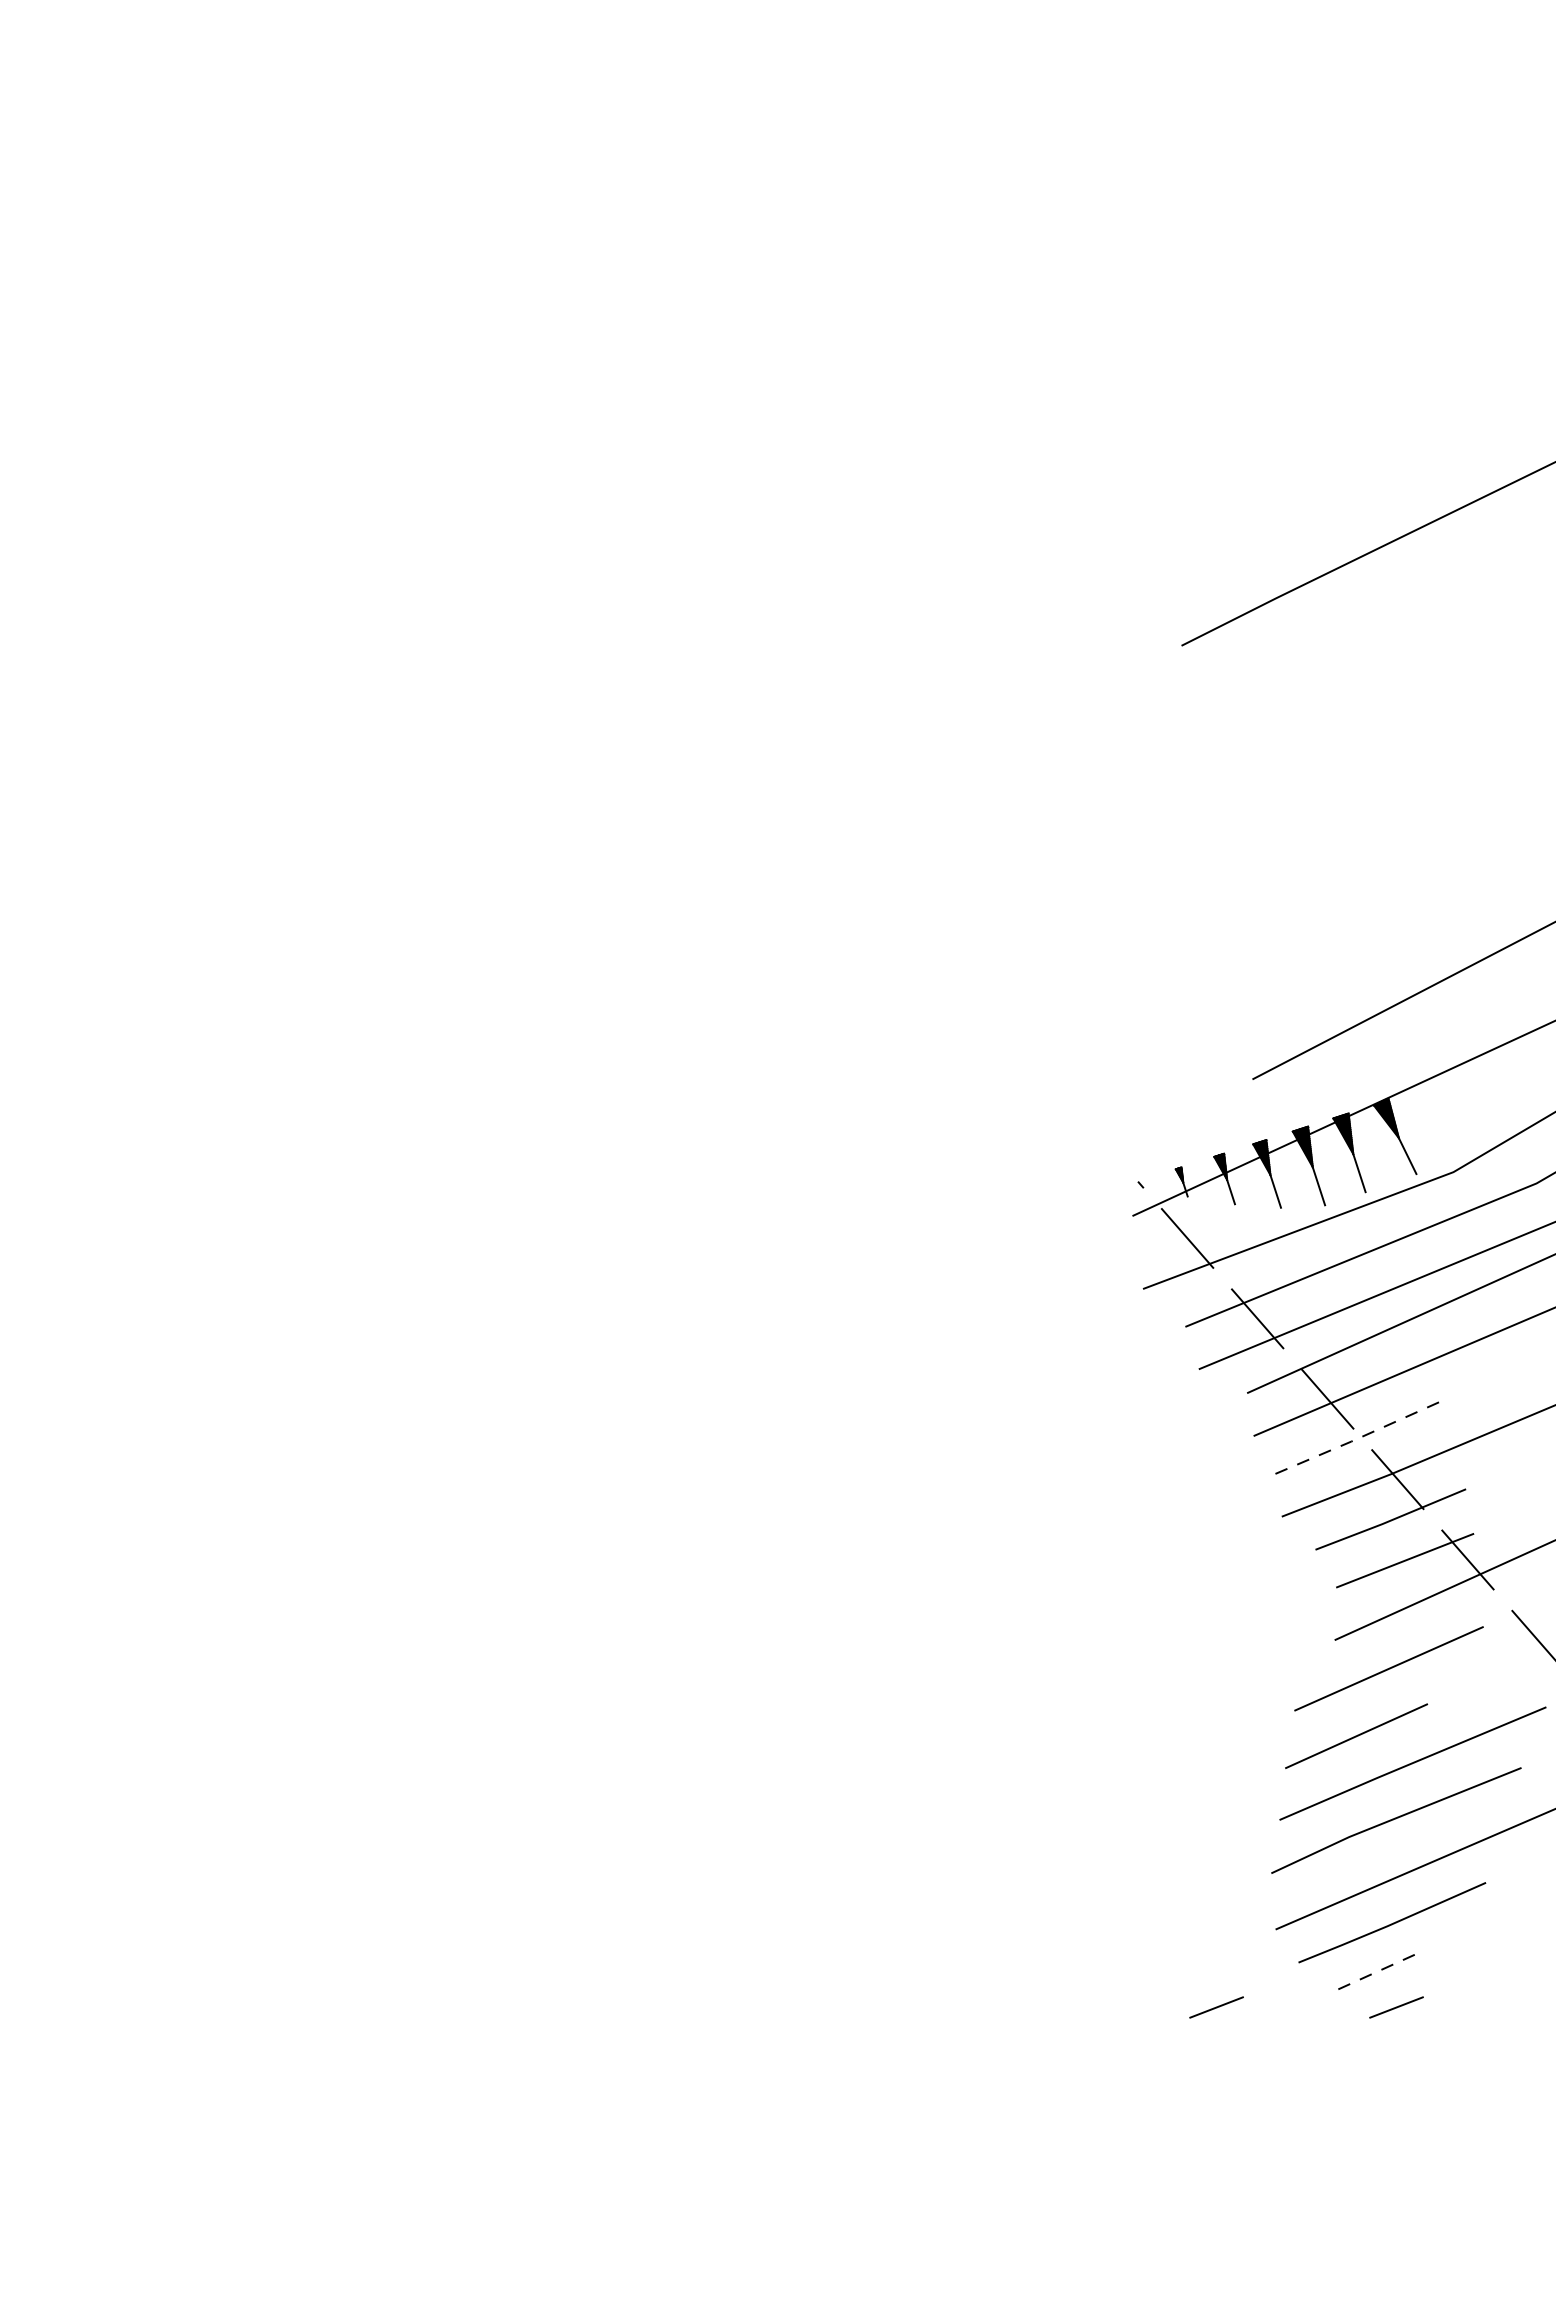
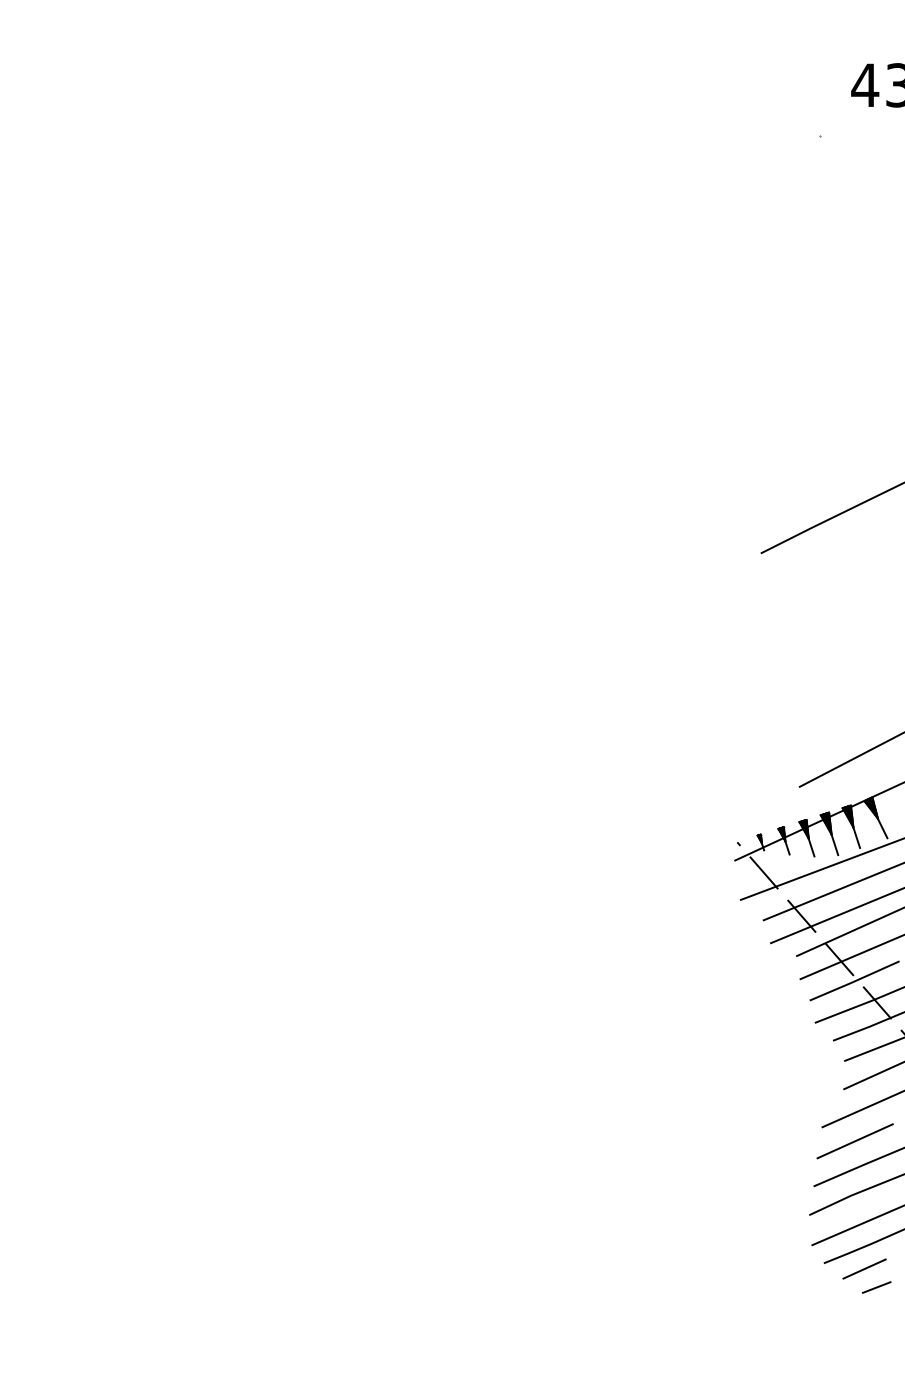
line: (1355, 1439) -> (854, 981), dashed -> solid
line: (1373, 1974) -> (864, 1269), dashed -> solid
line: (1216, 2007) -> (779, 1287), removed

